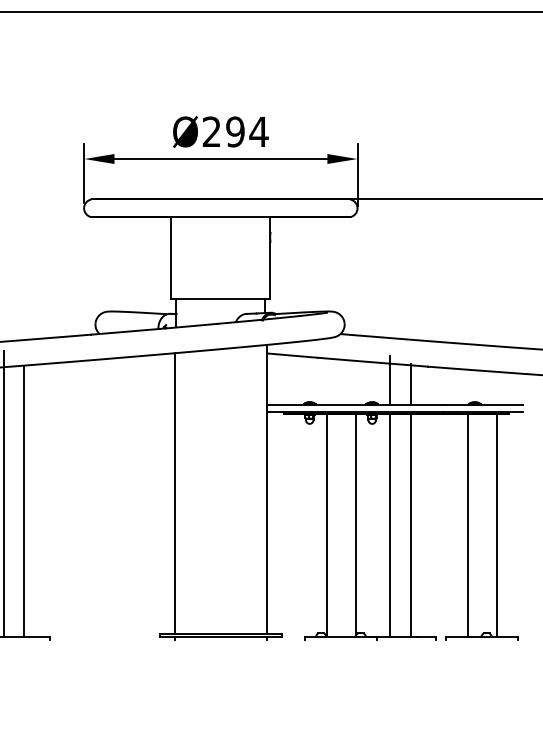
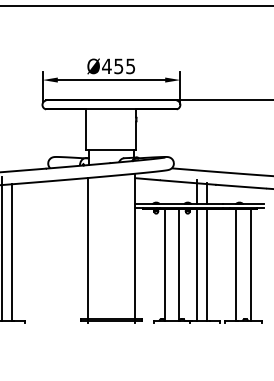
text: (234, 132) -> (118, 66), Ø294 -> Ø455

